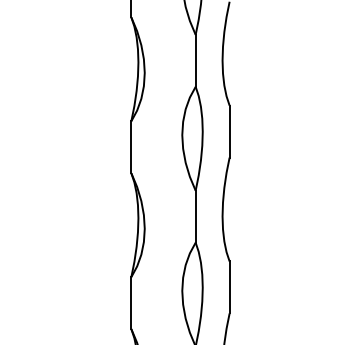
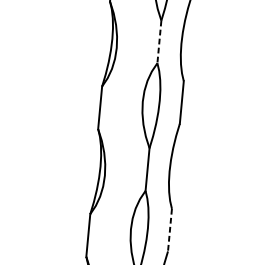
line: (195, 60) -> (159, 41), solid -> dashed
line: (229, 287) -> (169, 230), solid -> dashed

